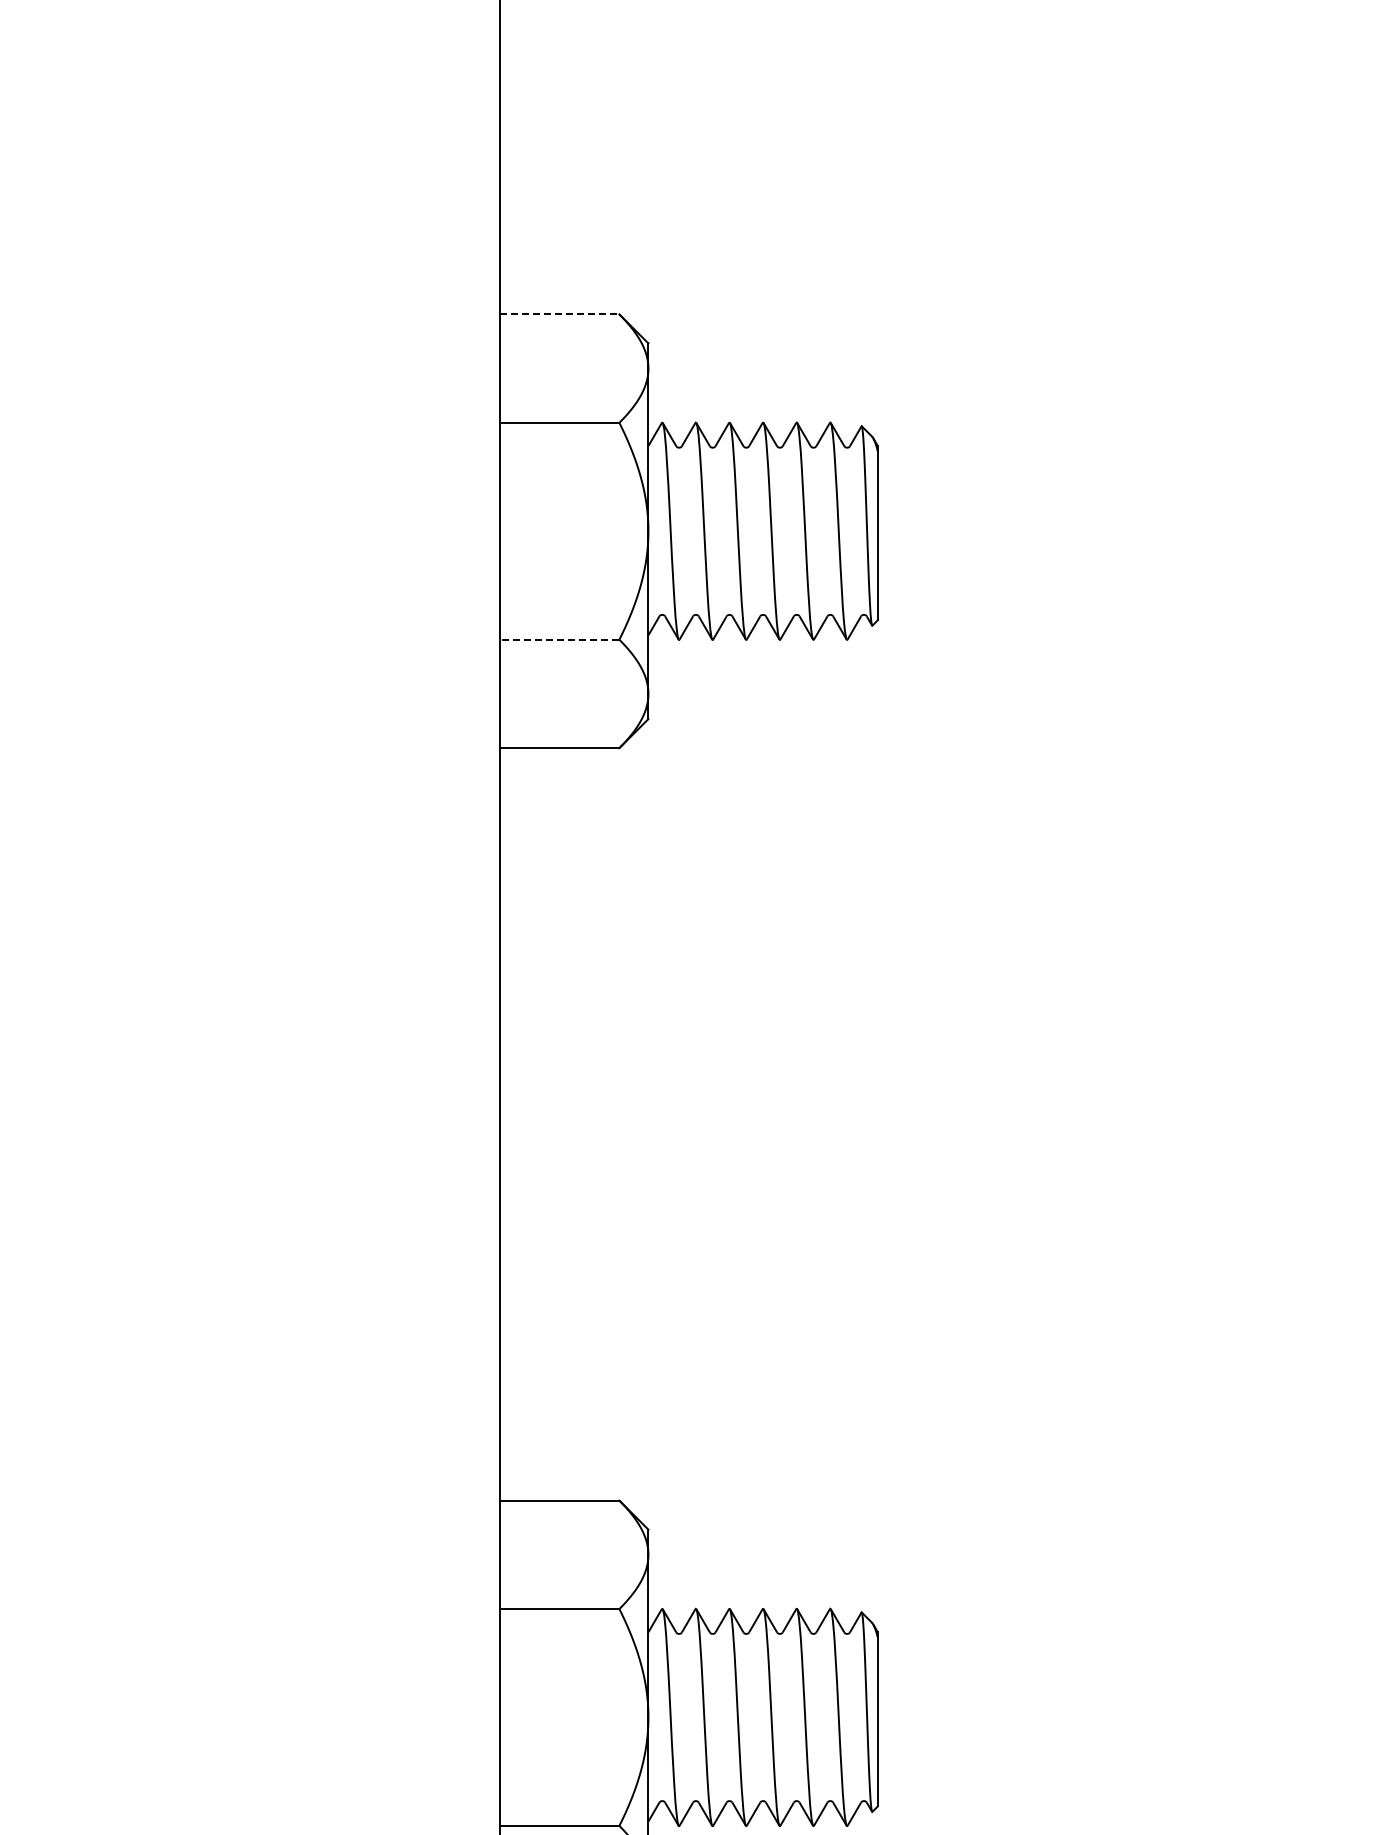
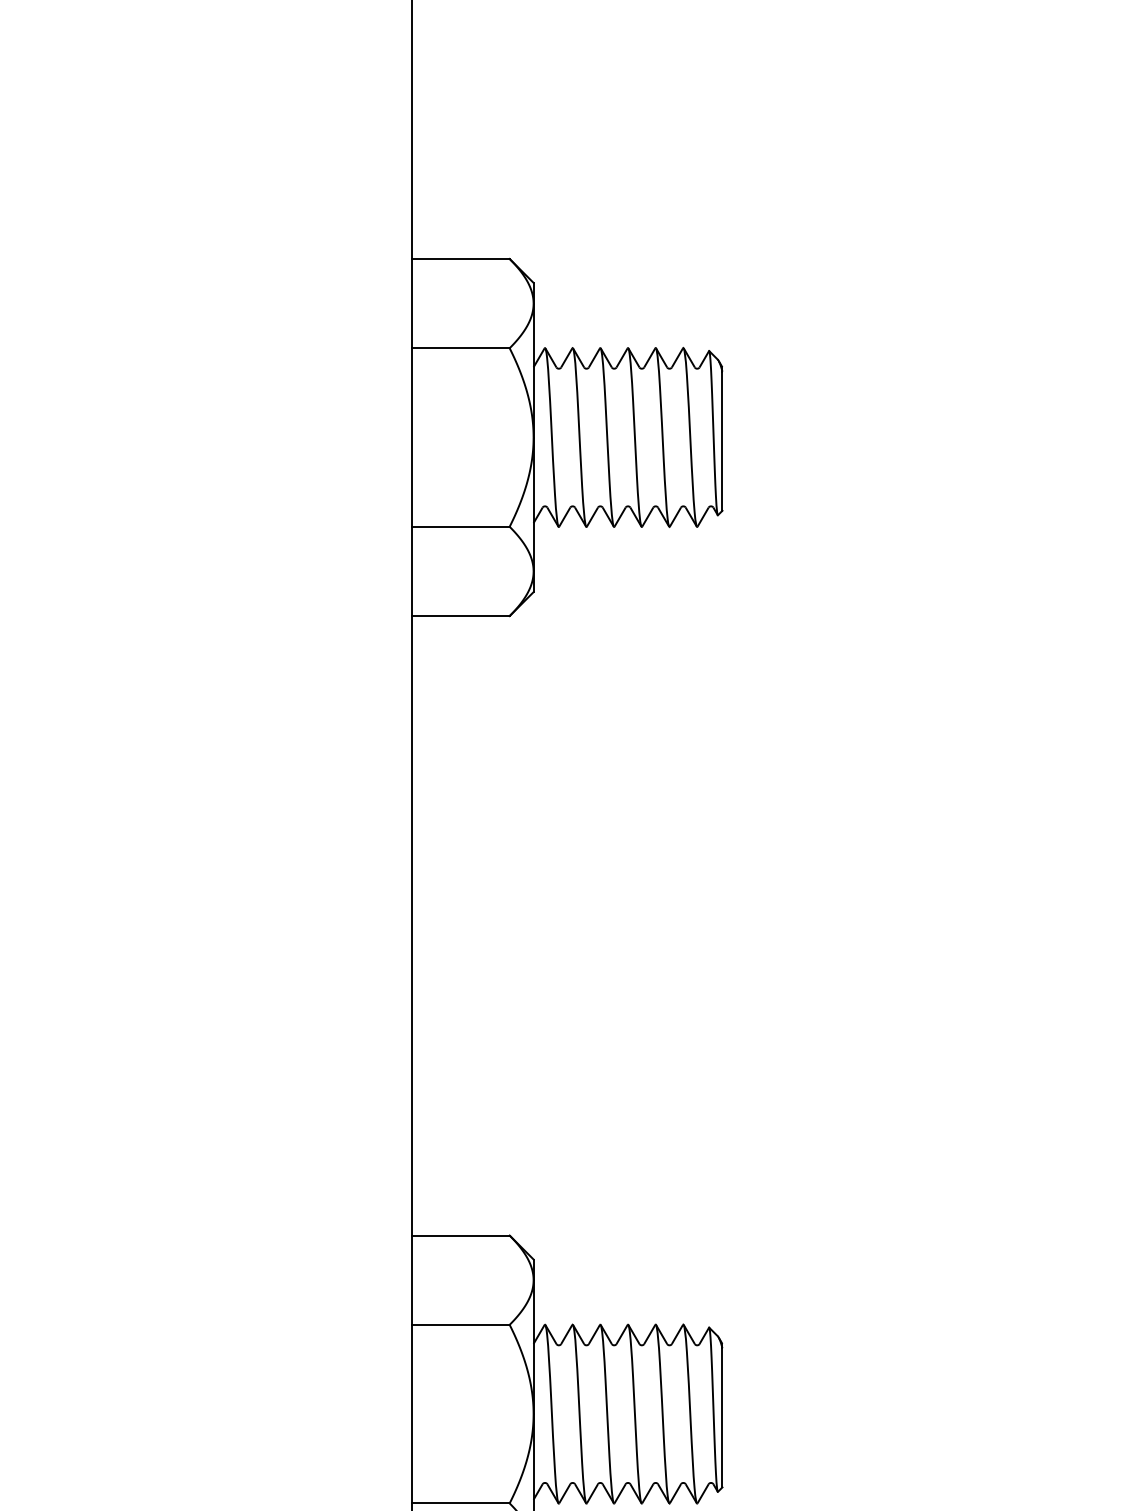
line: (559, 314) -> (460, 259), dashed -> solid
line: (559, 639) -> (460, 526), dashed -> solid

